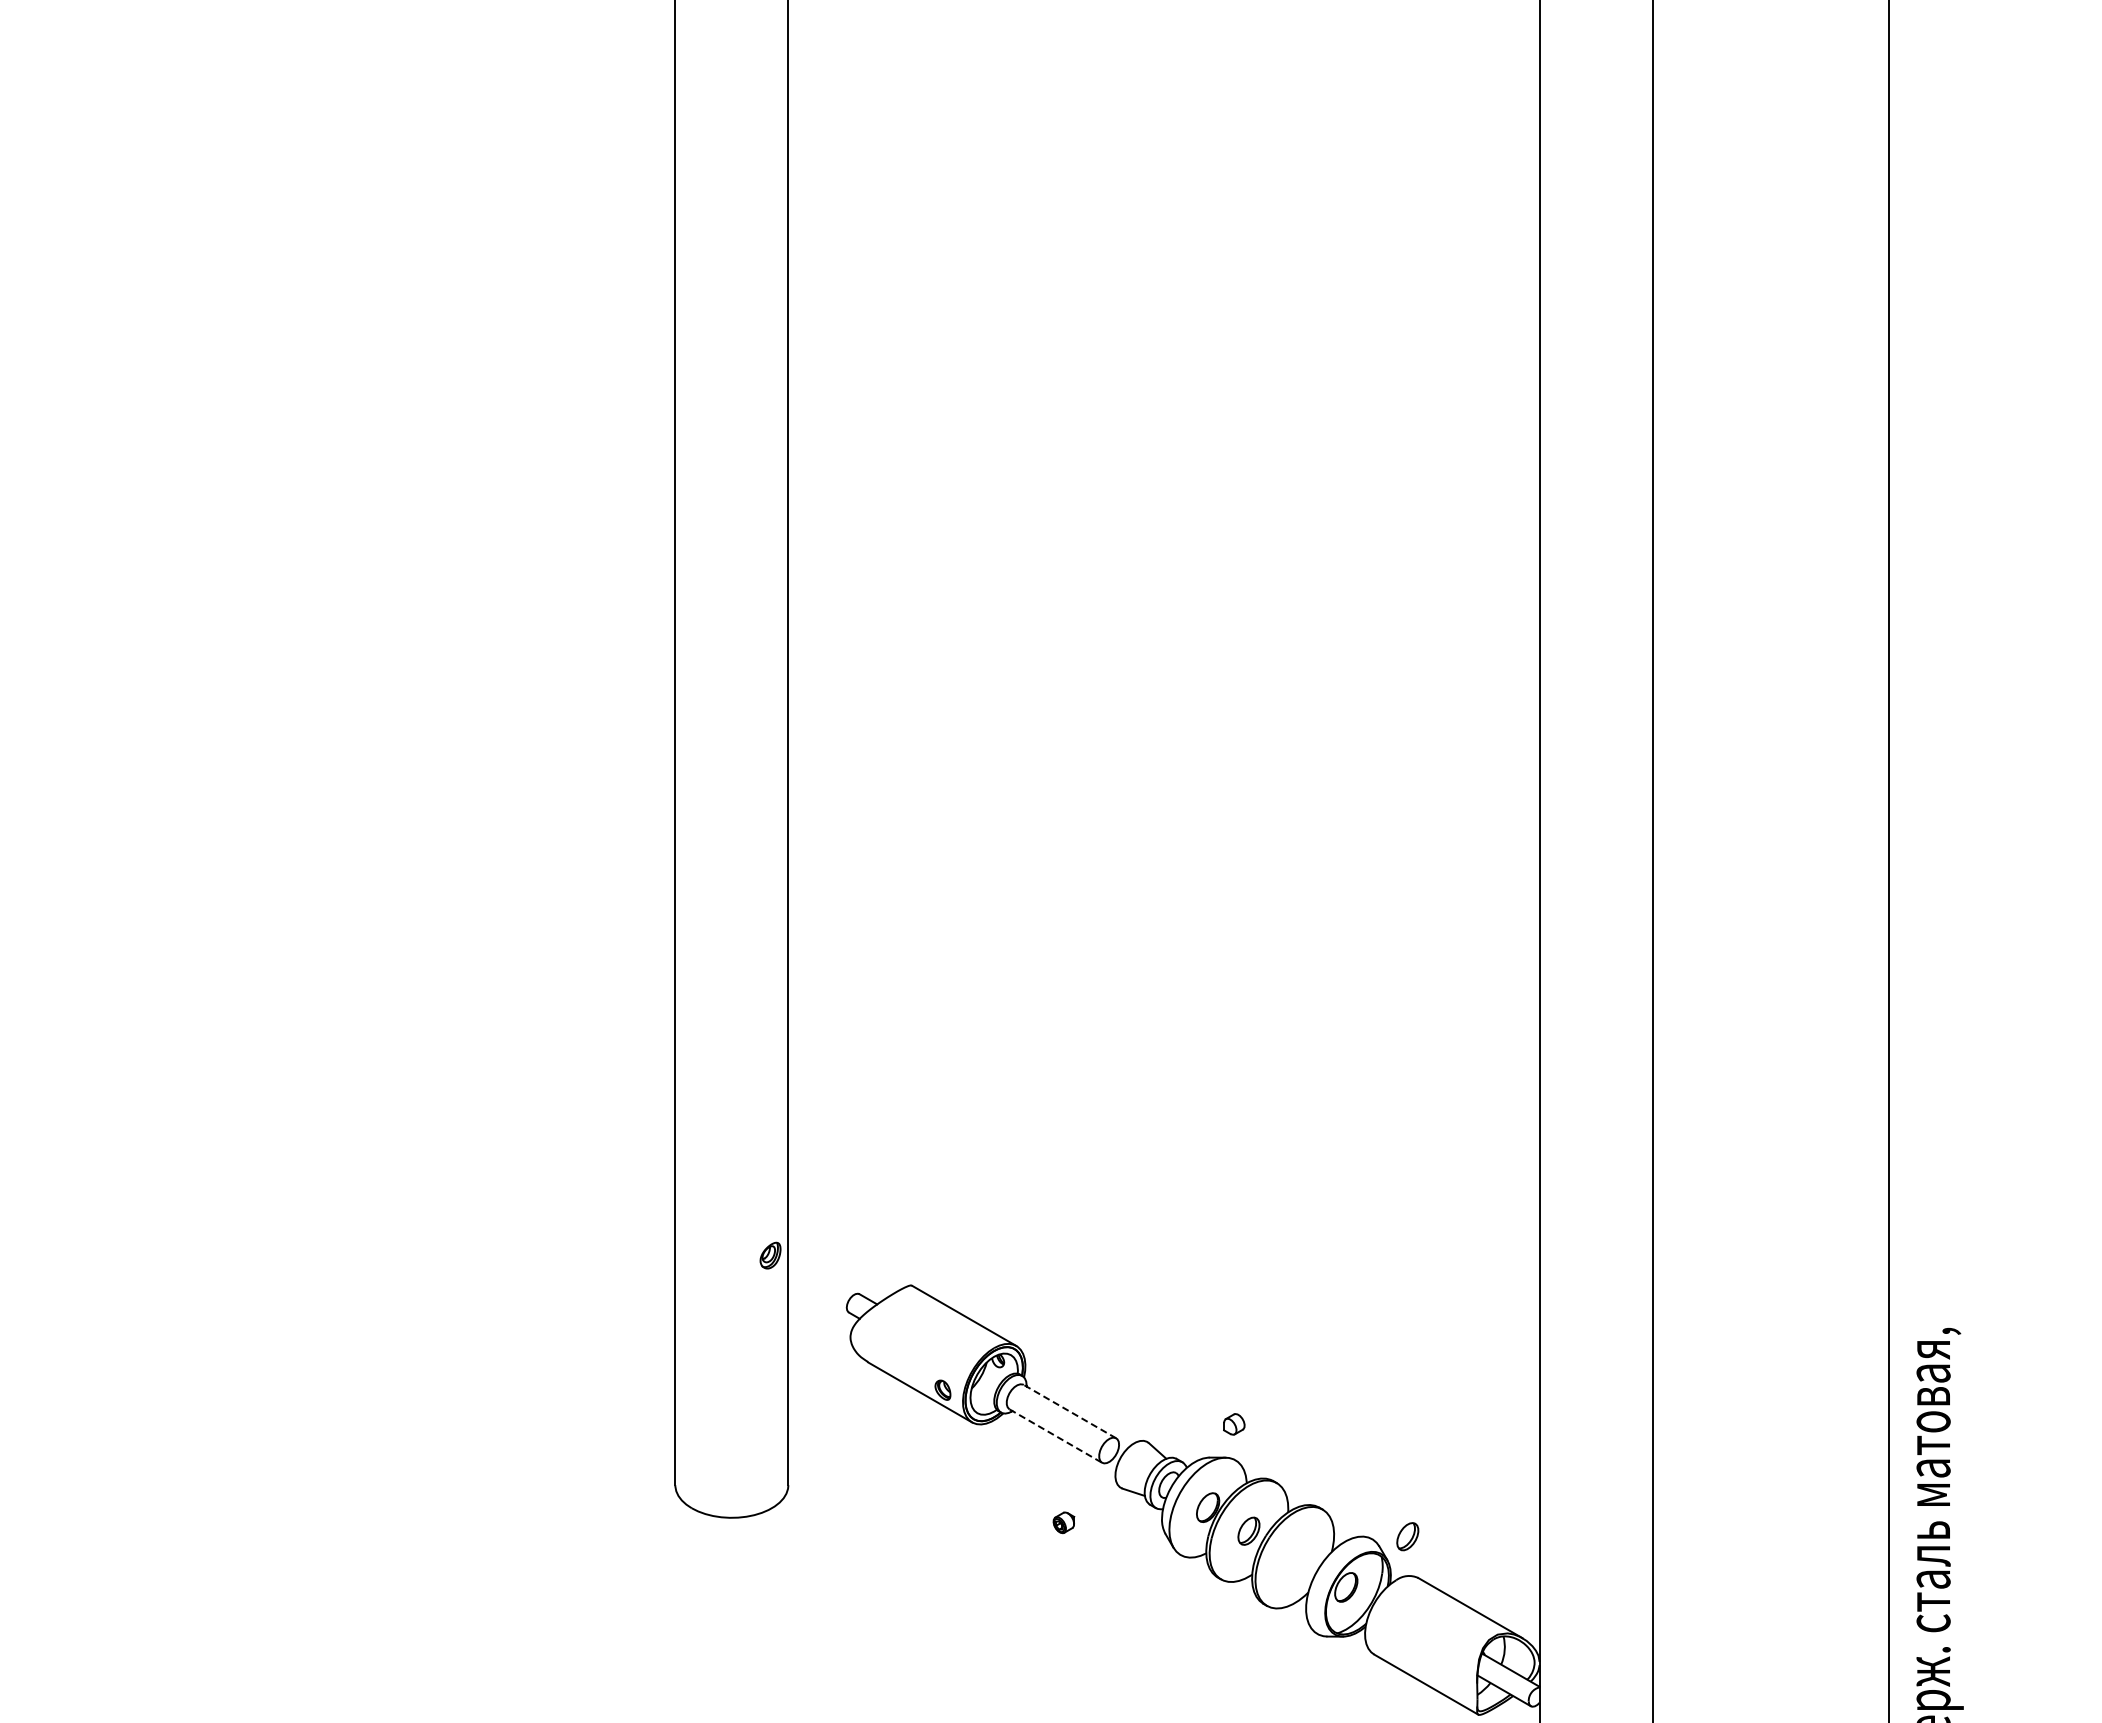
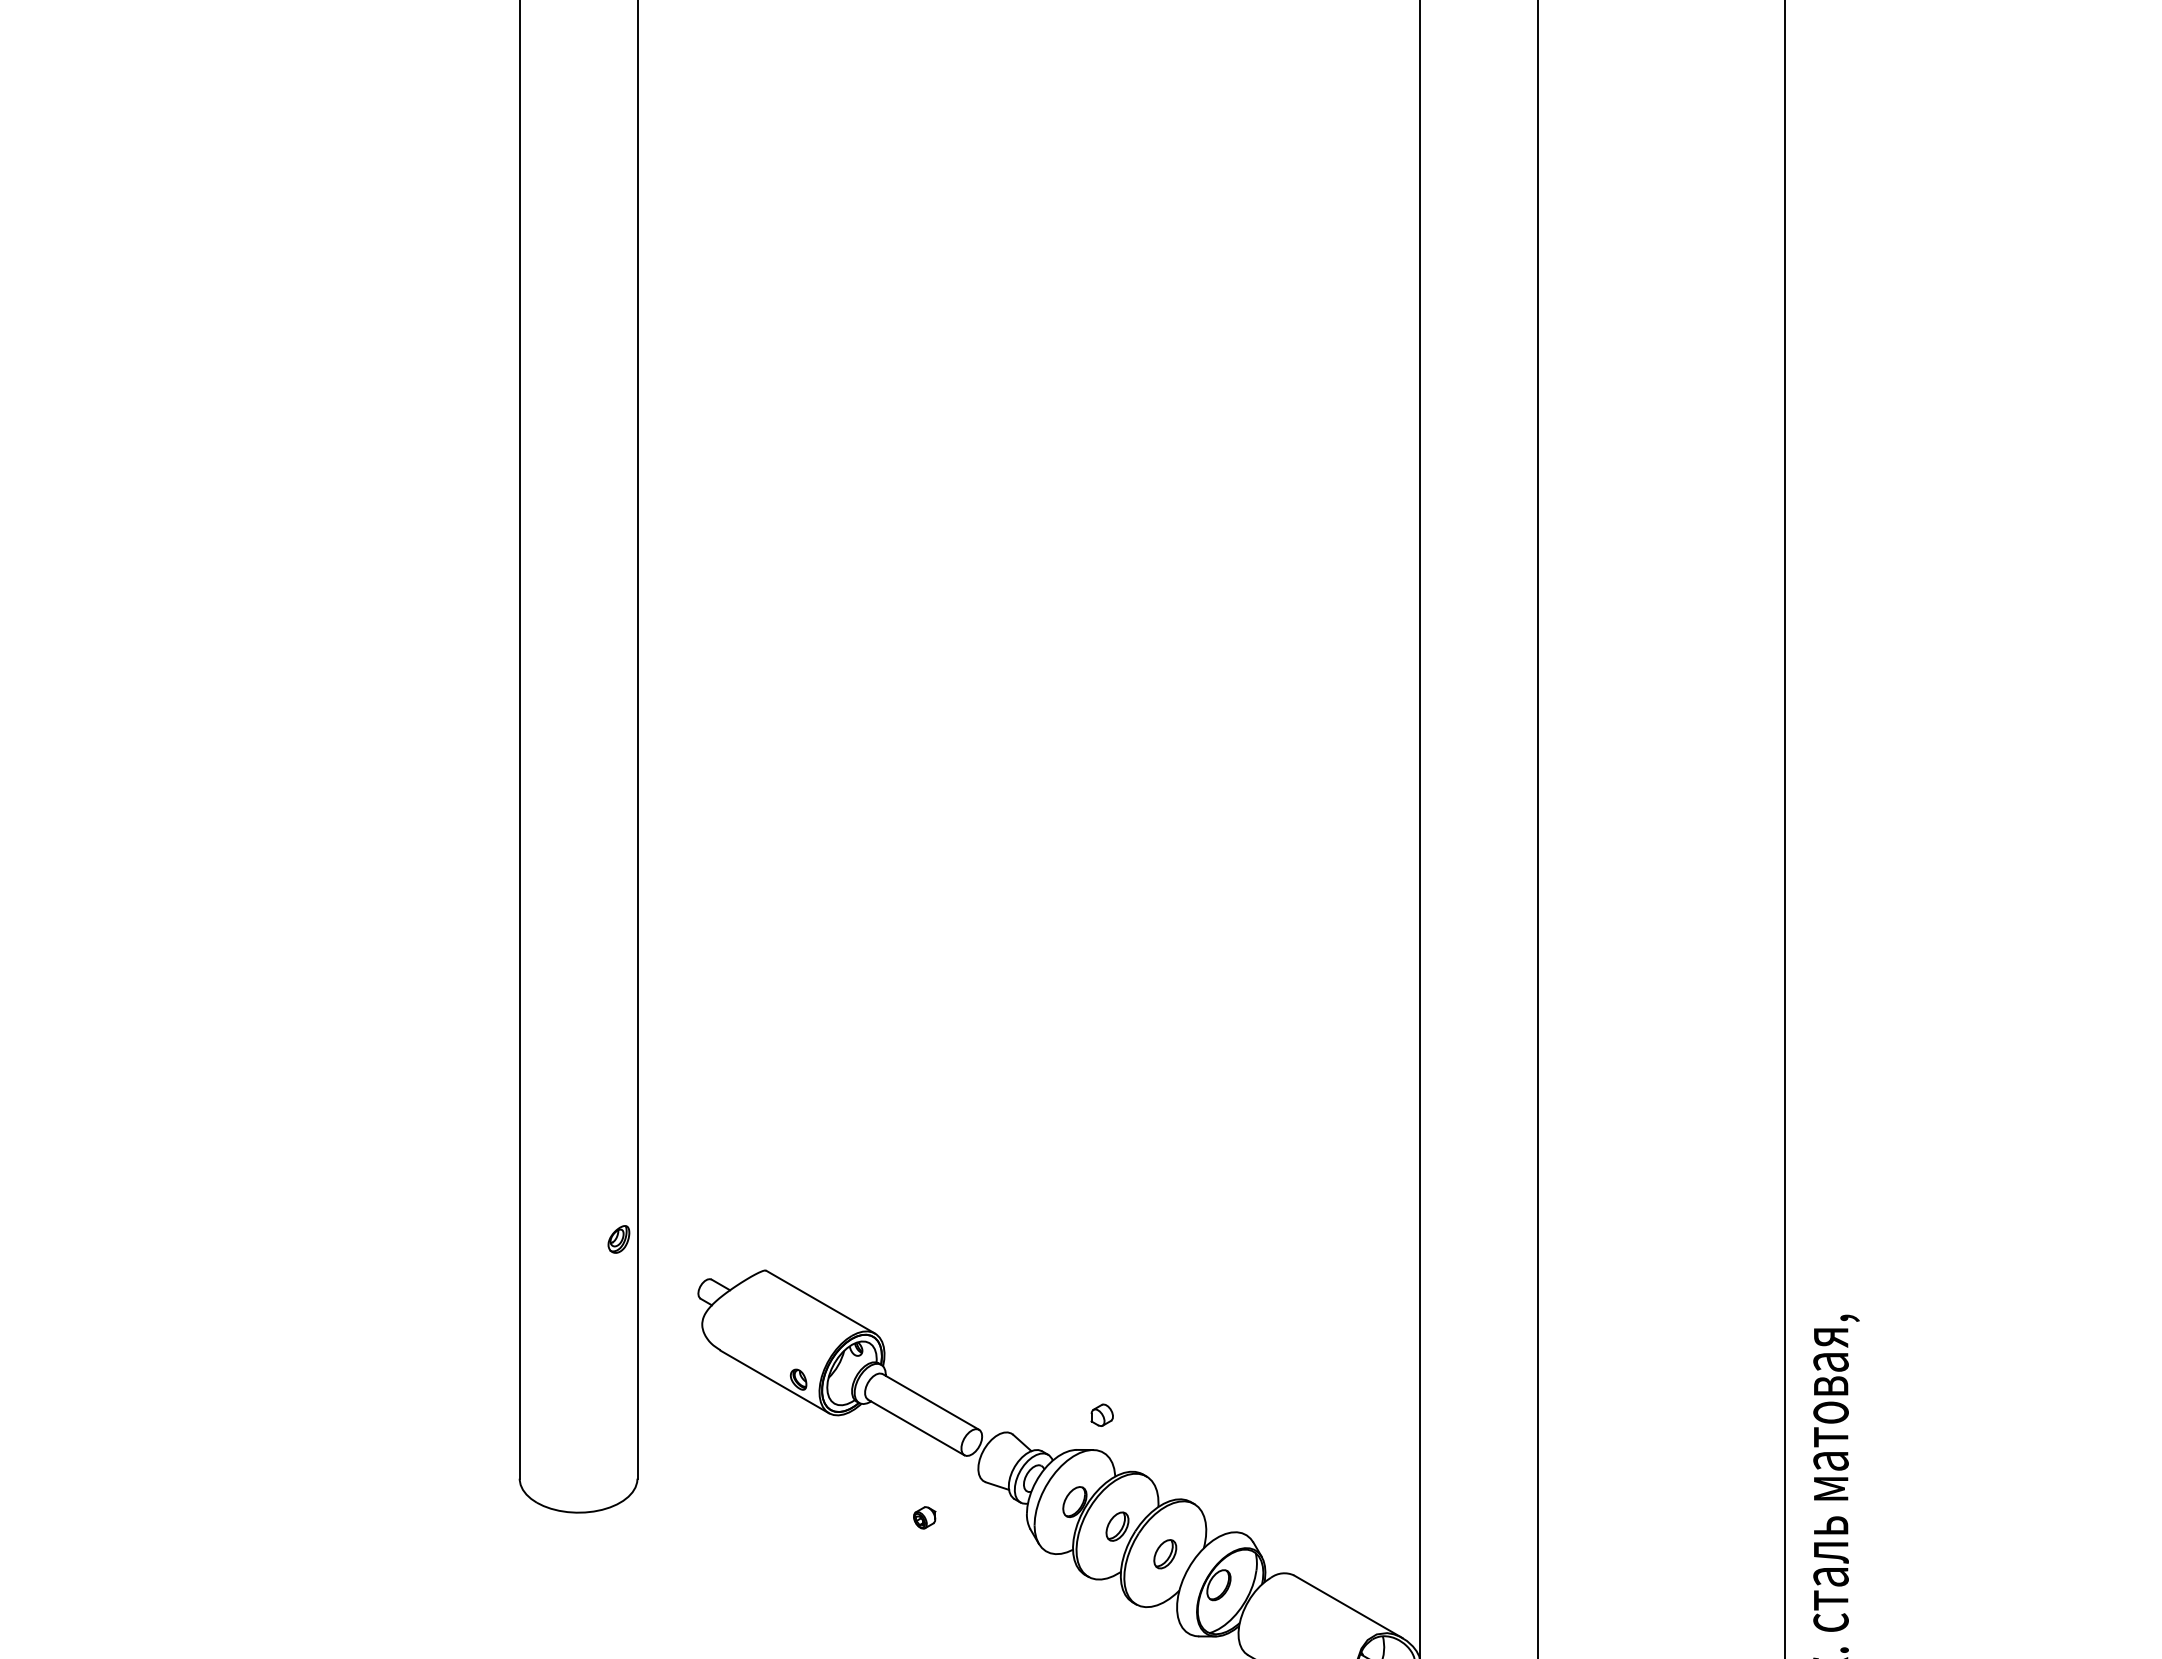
line: (1069, 1411) -> (930, 1401), dashed -> solid
line: (1056, 1436) -> (916, 1427), dashed -> solid
part: (1407, 1536) -> (1164, 1554), moved

